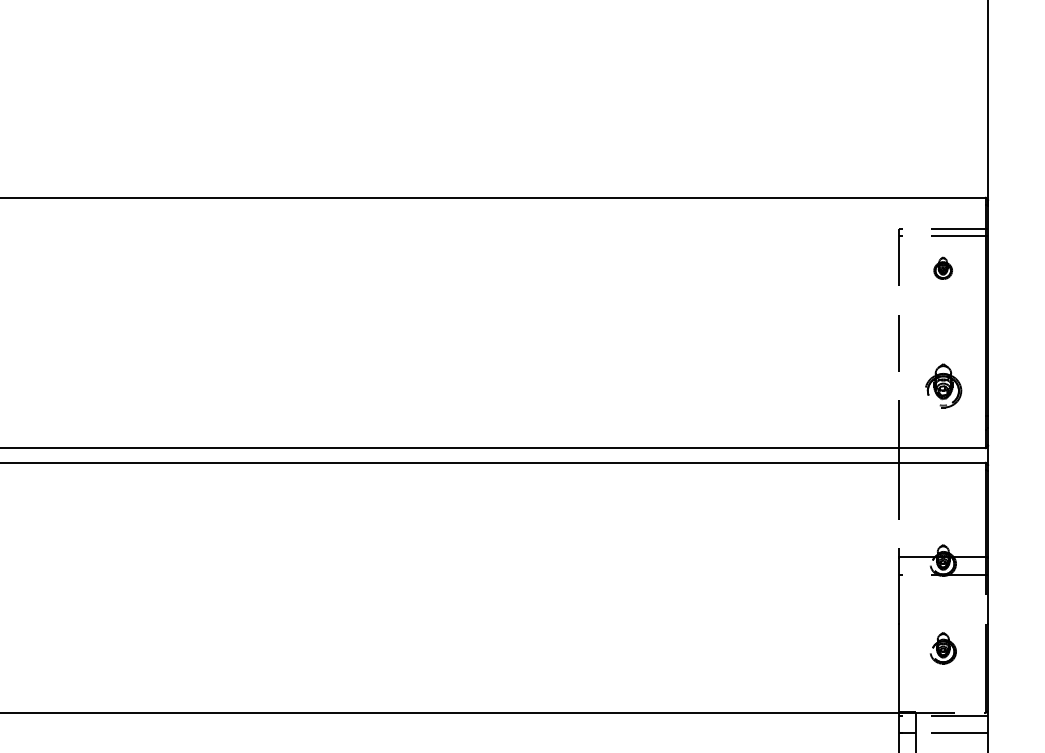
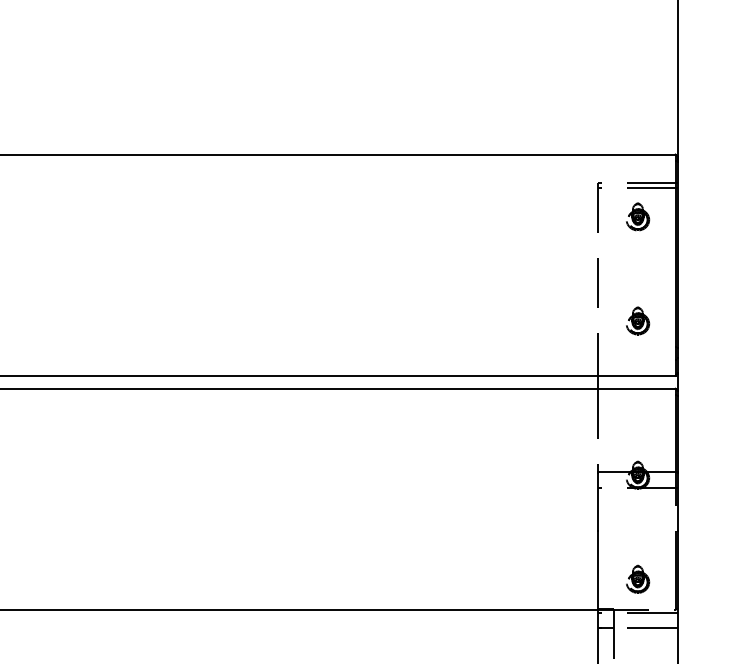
part: (942, 268) -> (637, 217), size x1.43
part: (942, 385) -> (637, 320), size x0.71
part: (942, 648) -> (637, 579), moved

